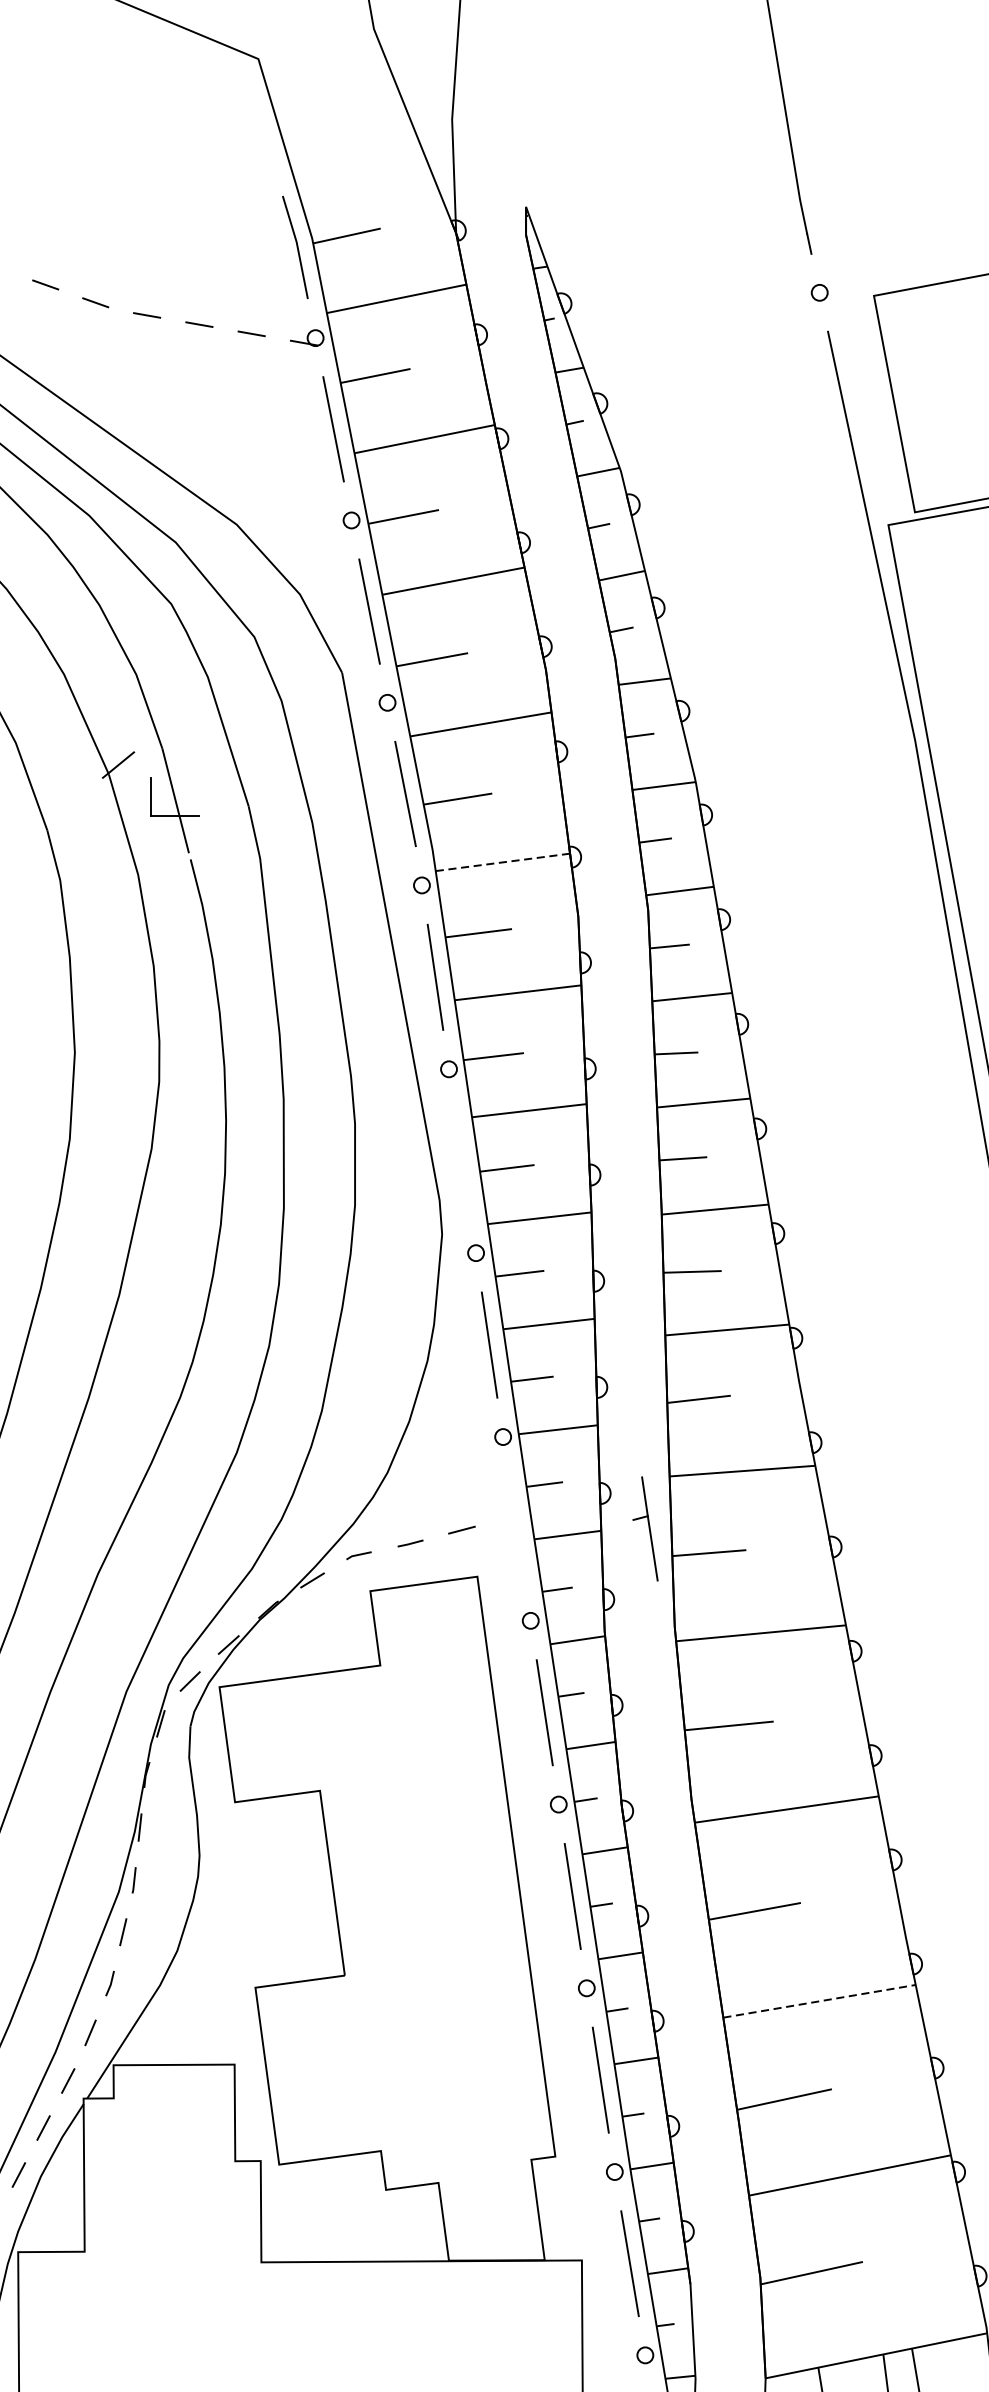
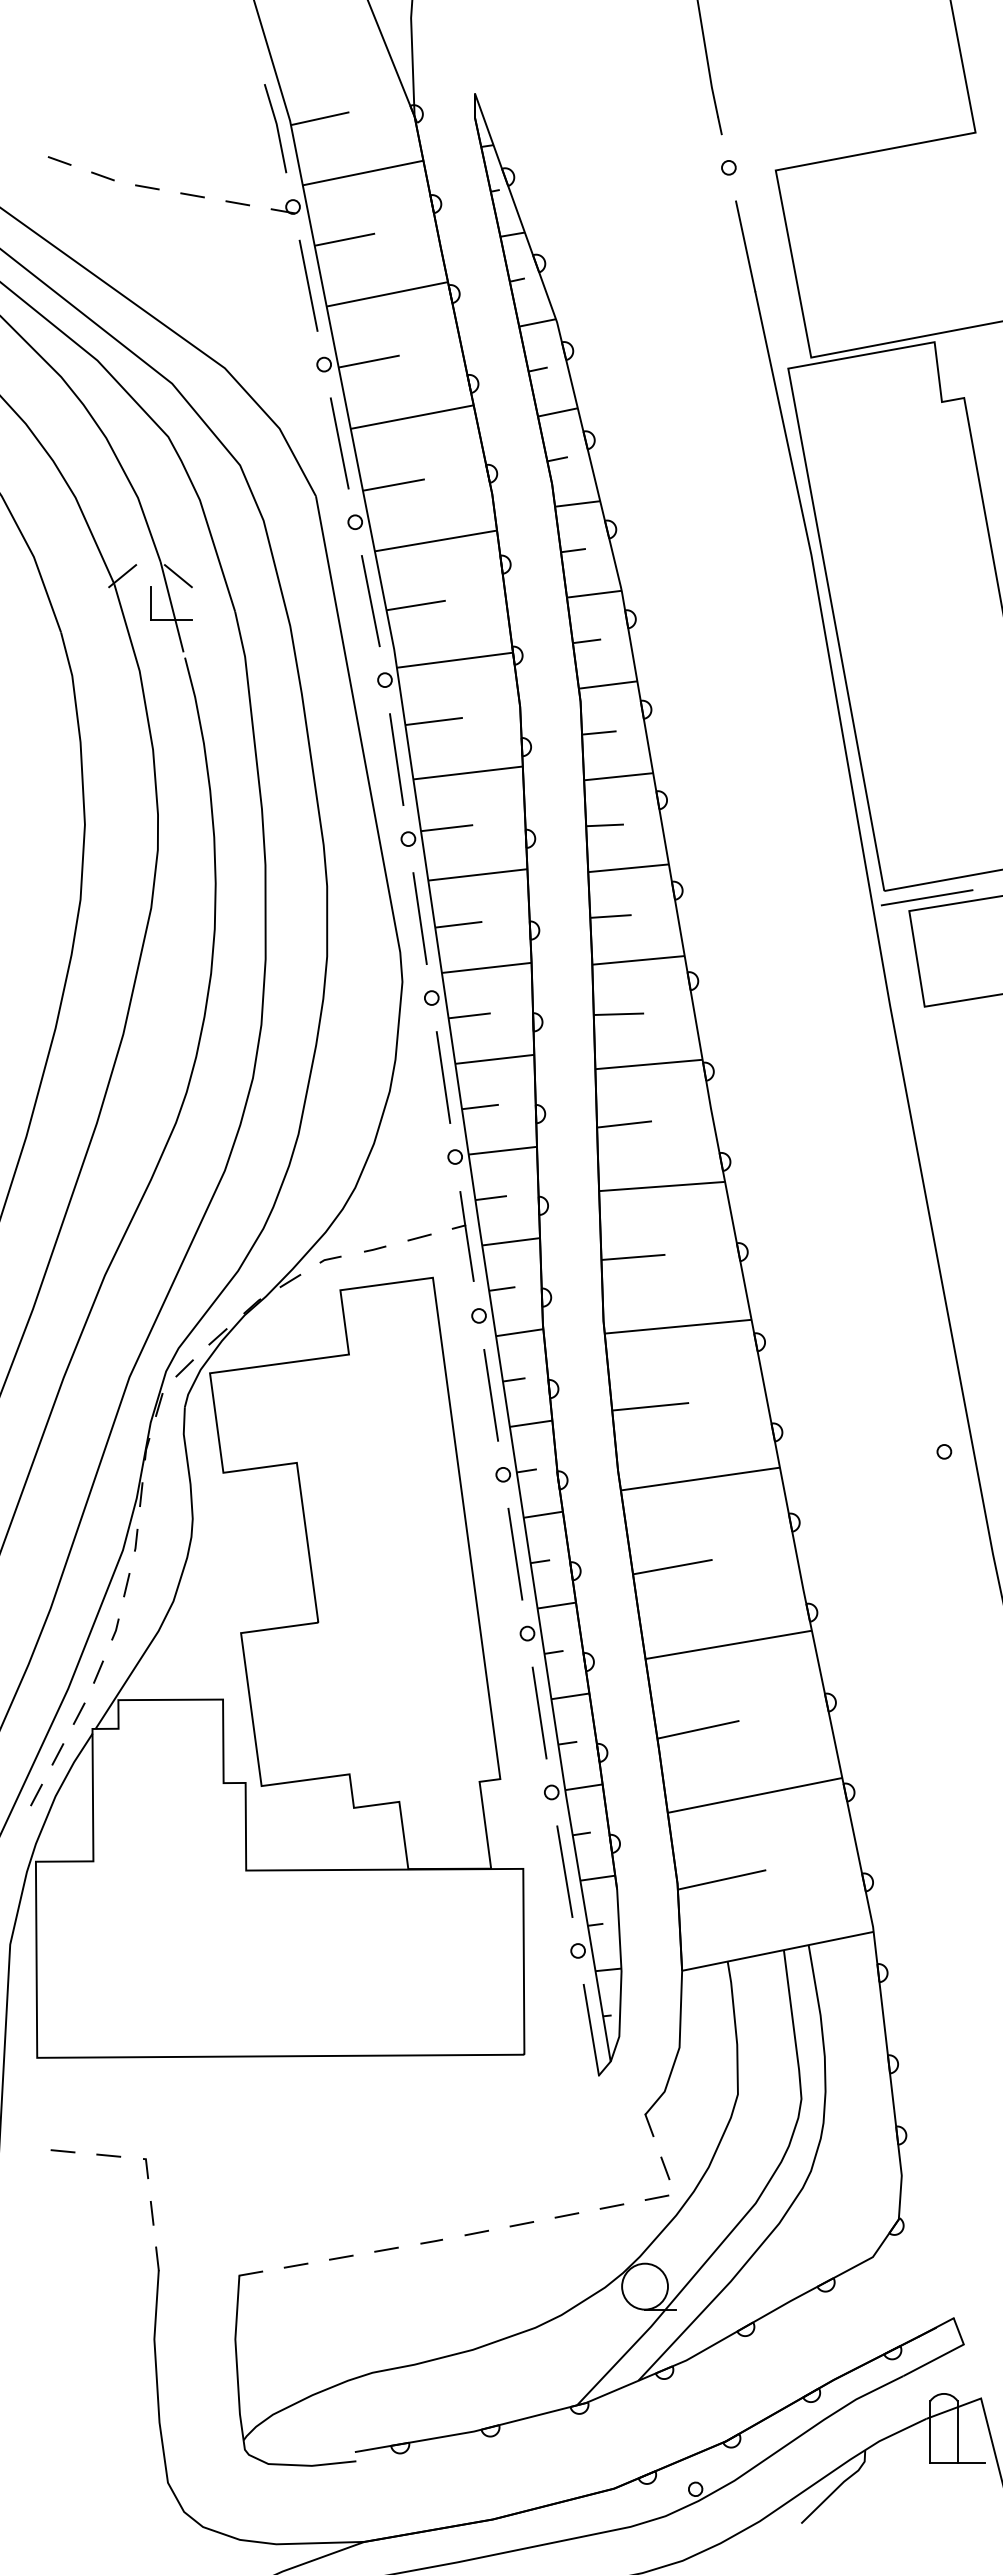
line: (181, 765) -> (177, 576), added
line: (502, 862) -> (454, 660), dashed -> solid
line: (461, 1161) -> (419, 918), added
part: (644, 1528) -> (462, 1236), moved
line: (820, 2000) -> (729, 1644), dashed -> solid

